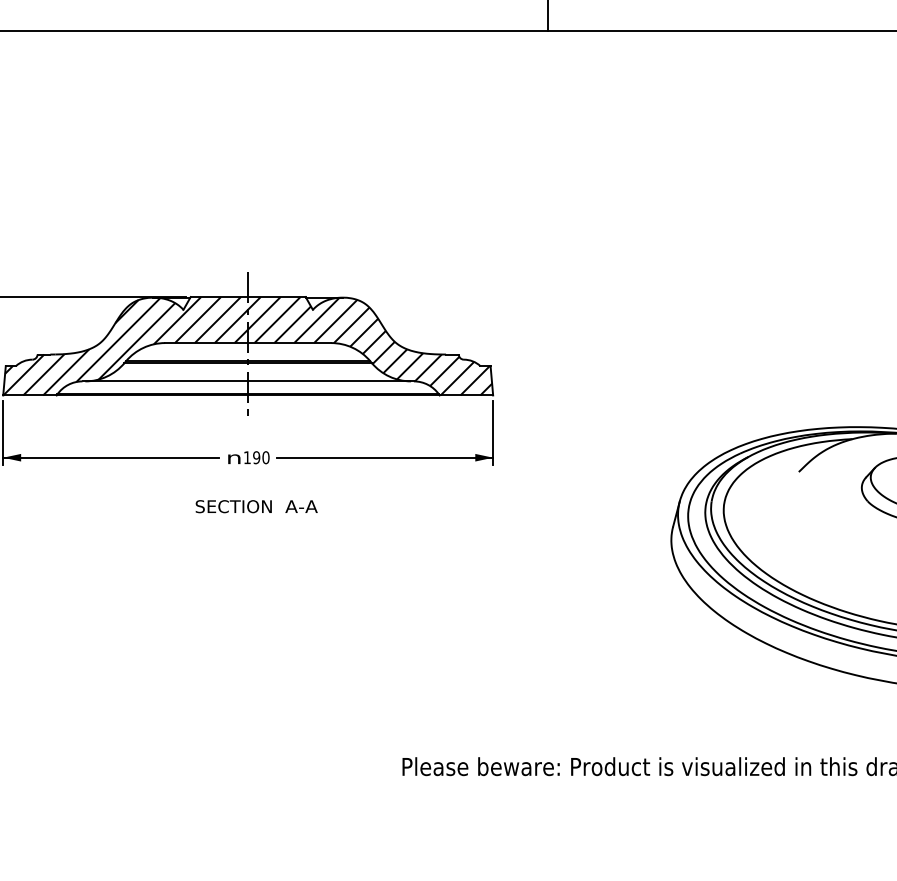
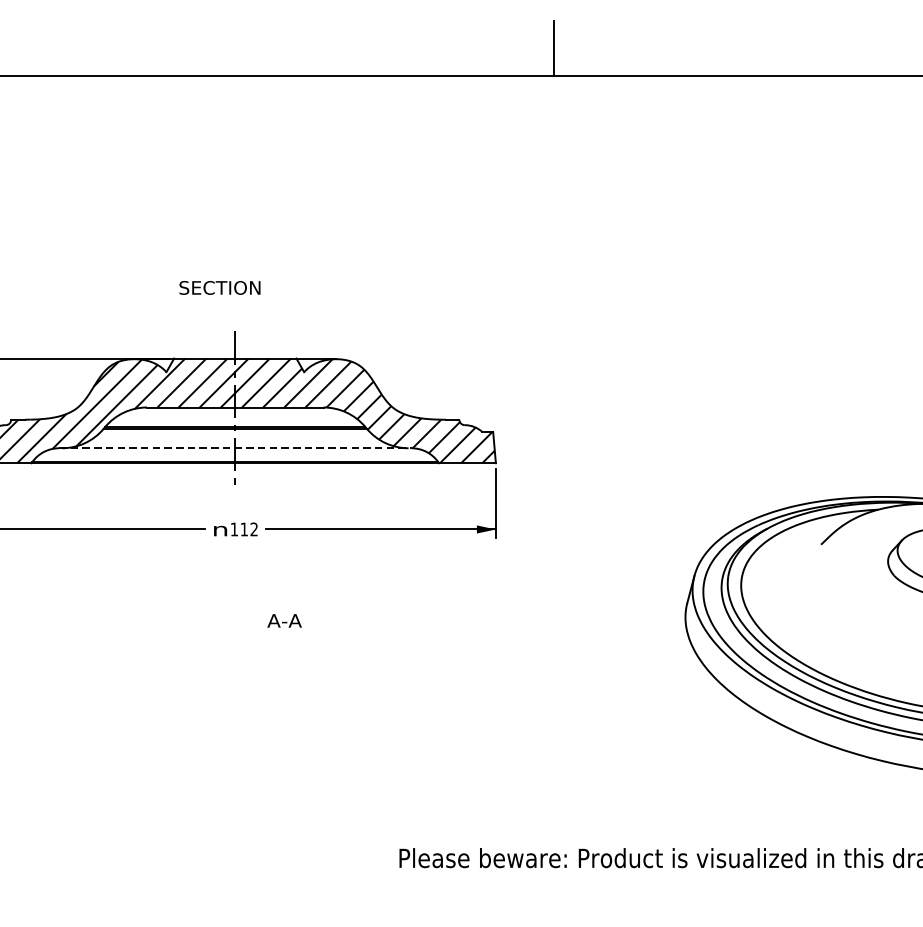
line: (248, 381) -> (235, 448), solid -> dashed
text: (261, 457) -> (249, 529), 190 -> 112
text: (233, 506) -> (219, 287), moved
text: (301, 506) -> (284, 620), moved

